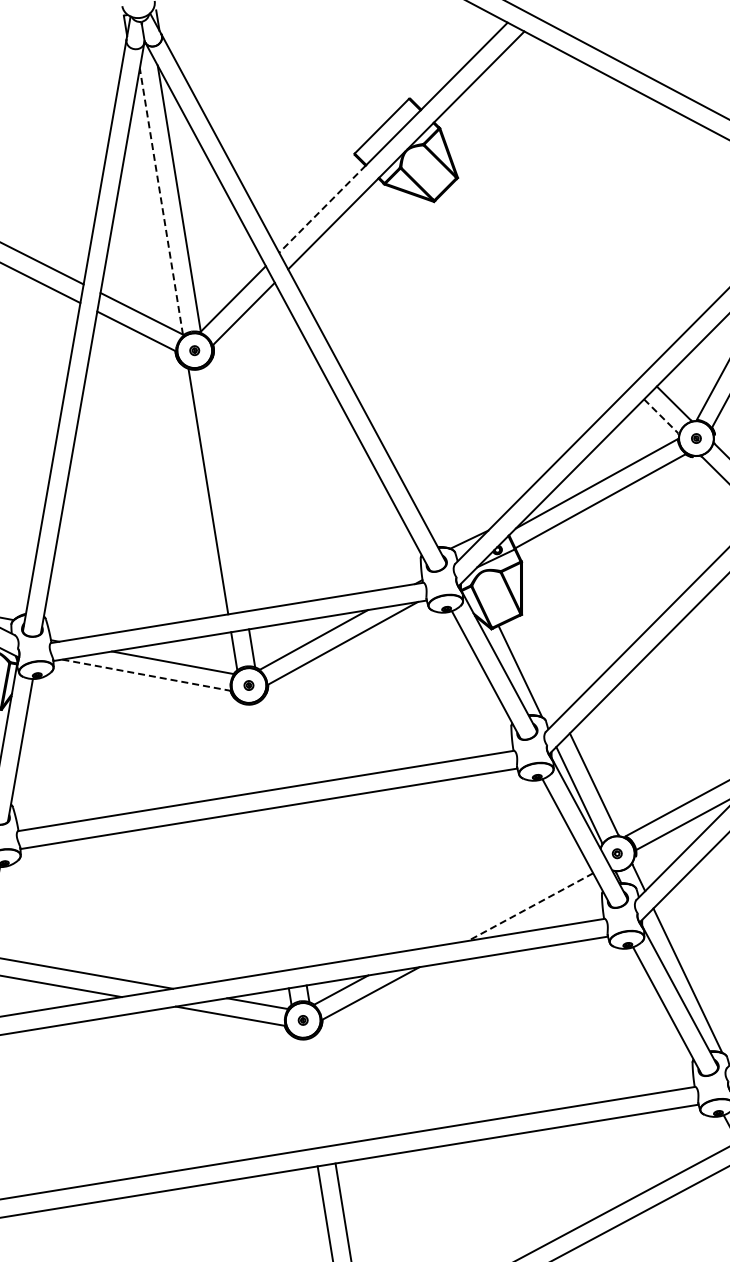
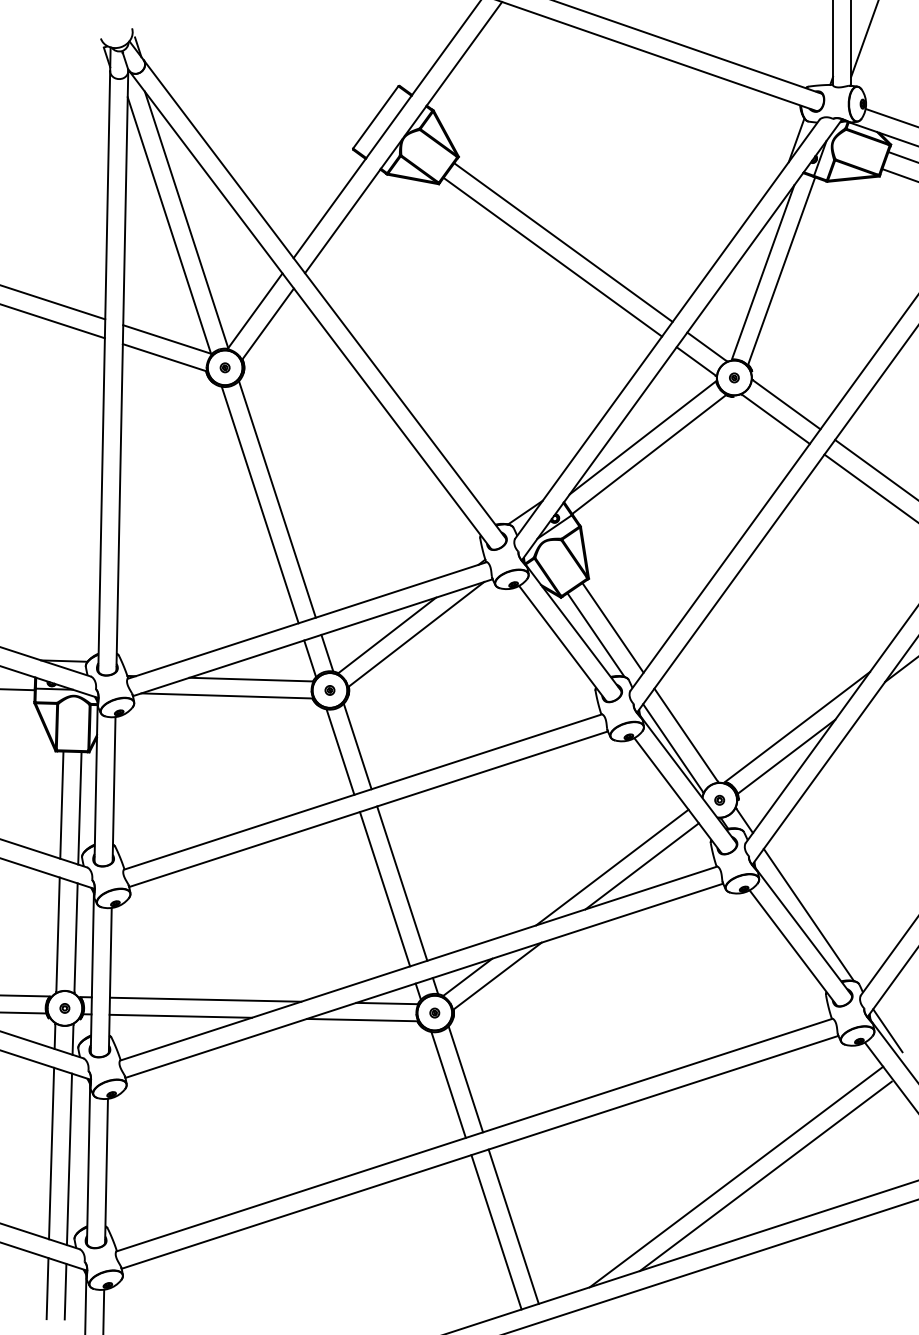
line: (161, 201) -> (169, 225), dashed -> solid
line: (322, 209) -> (329, 208), dashed -> solid
line: (548, 278) -> (563, 242), added
line: (535, 290) -> (552, 256), added
line: (661, 416) -> (696, 361), dashed -> solid
line: (226, 488) -> (277, 499), added
line: (537, 666) -> (612, 627), added
line: (145, 674) -> (226, 695), dashed -> solid
line: (267, 745) -> (357, 746), added
line: (250, 747) -> (340, 751), added
line: (291, 887) -> (402, 883), added
line: (272, 890) -> (384, 889), added
line: (501, 903) -> (612, 867), added
line: (529, 907) -> (641, 866), dashed -> solid
line: (323, 1090) -> (465, 1079), added
line: (305, 1093) -> (448, 1084), added

